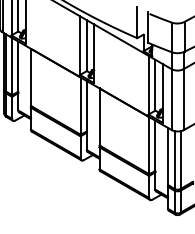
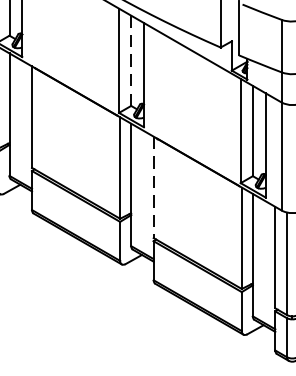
line: (86, 45) -> (130, 60), solid -> dashed
line: (99, 116) -> (153, 186), solid -> dashed

